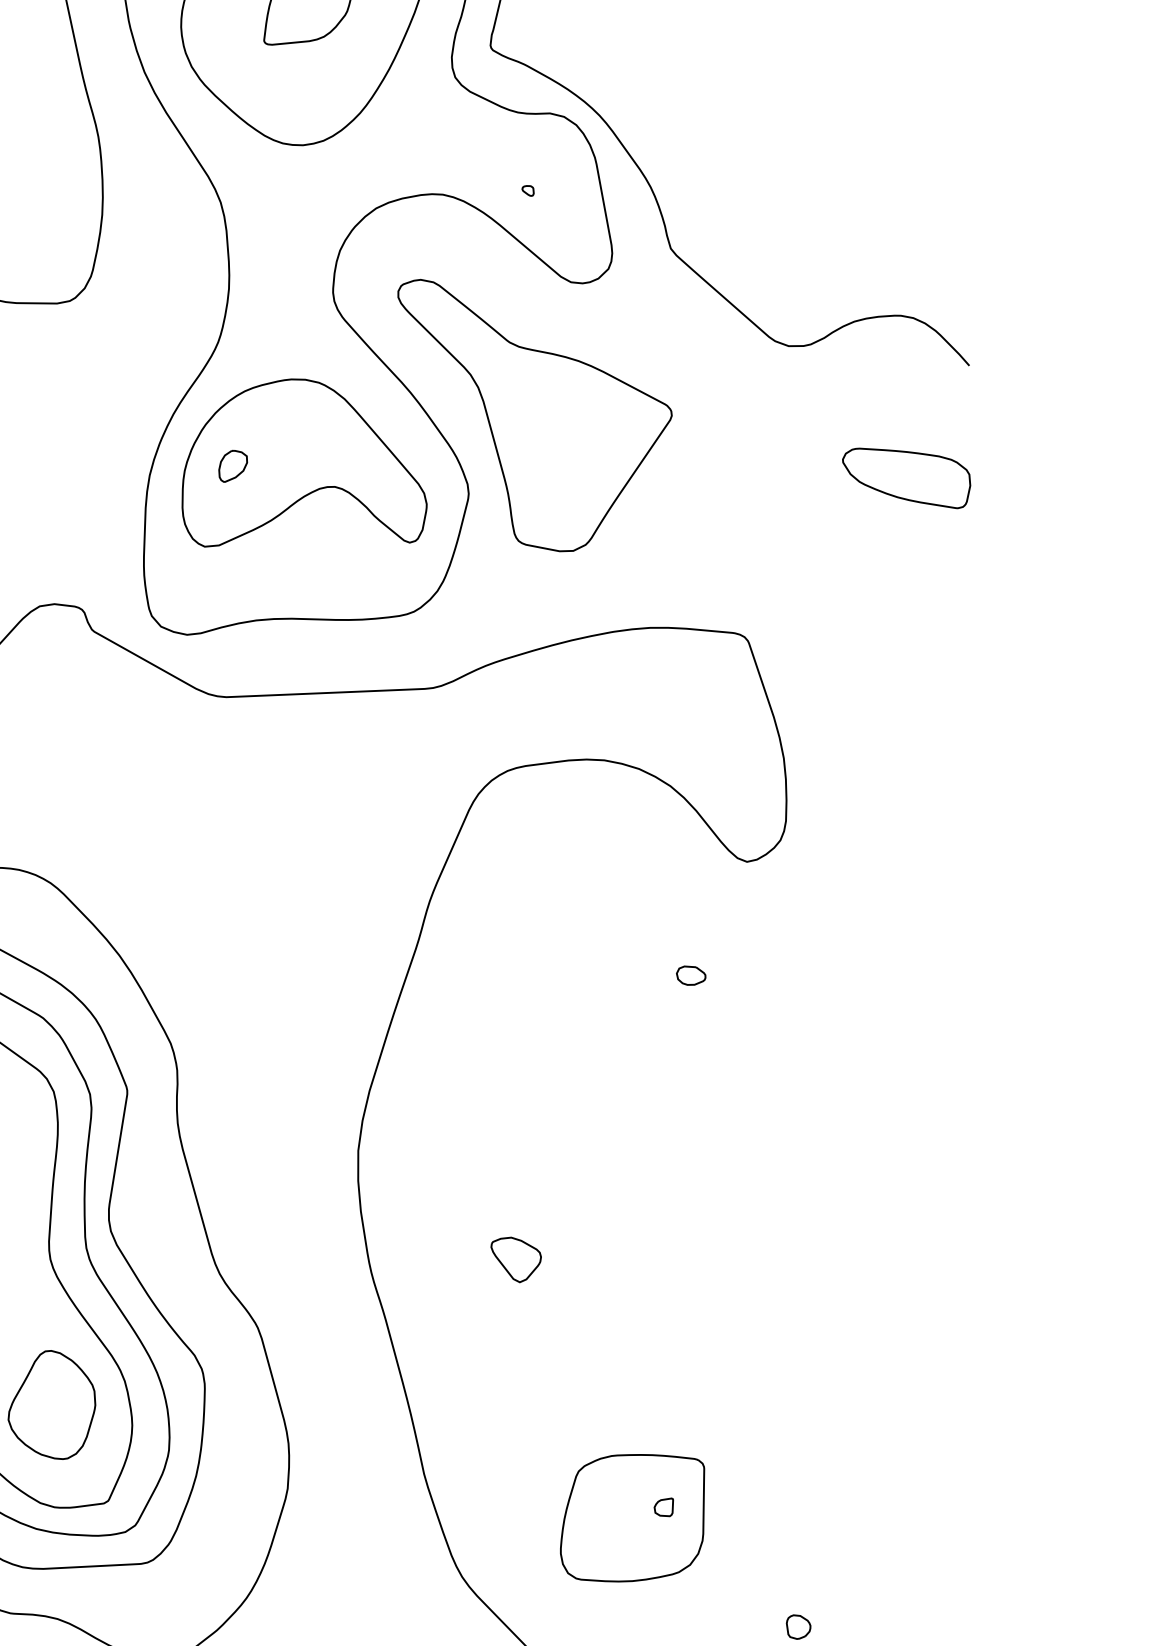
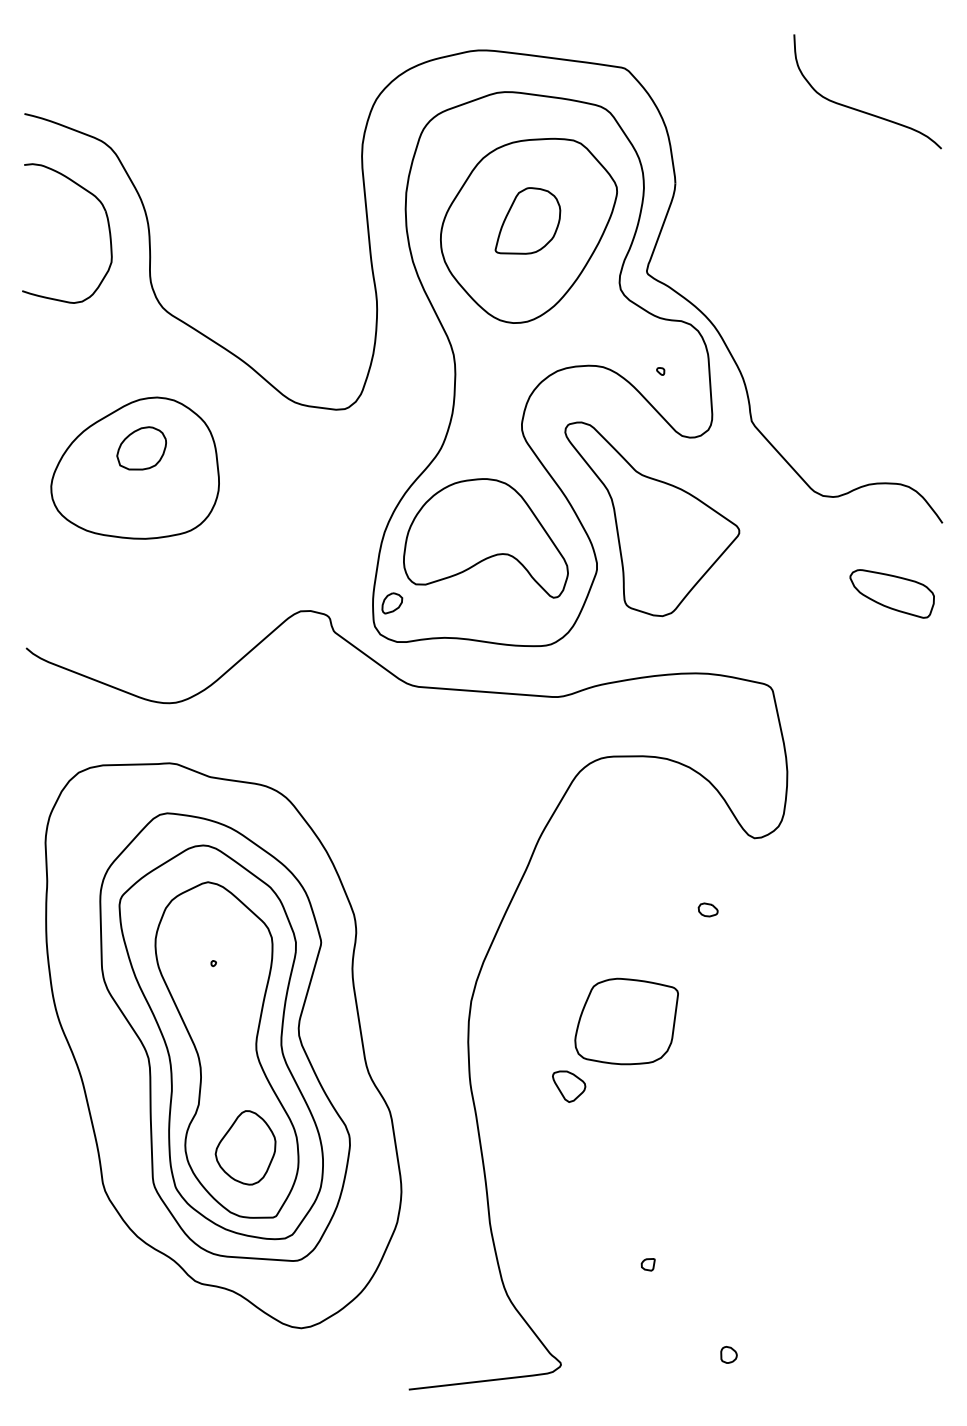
part: (233, 465) -> (392, 603), moved
part: (632, 1517) -> (626, 1021), moved

